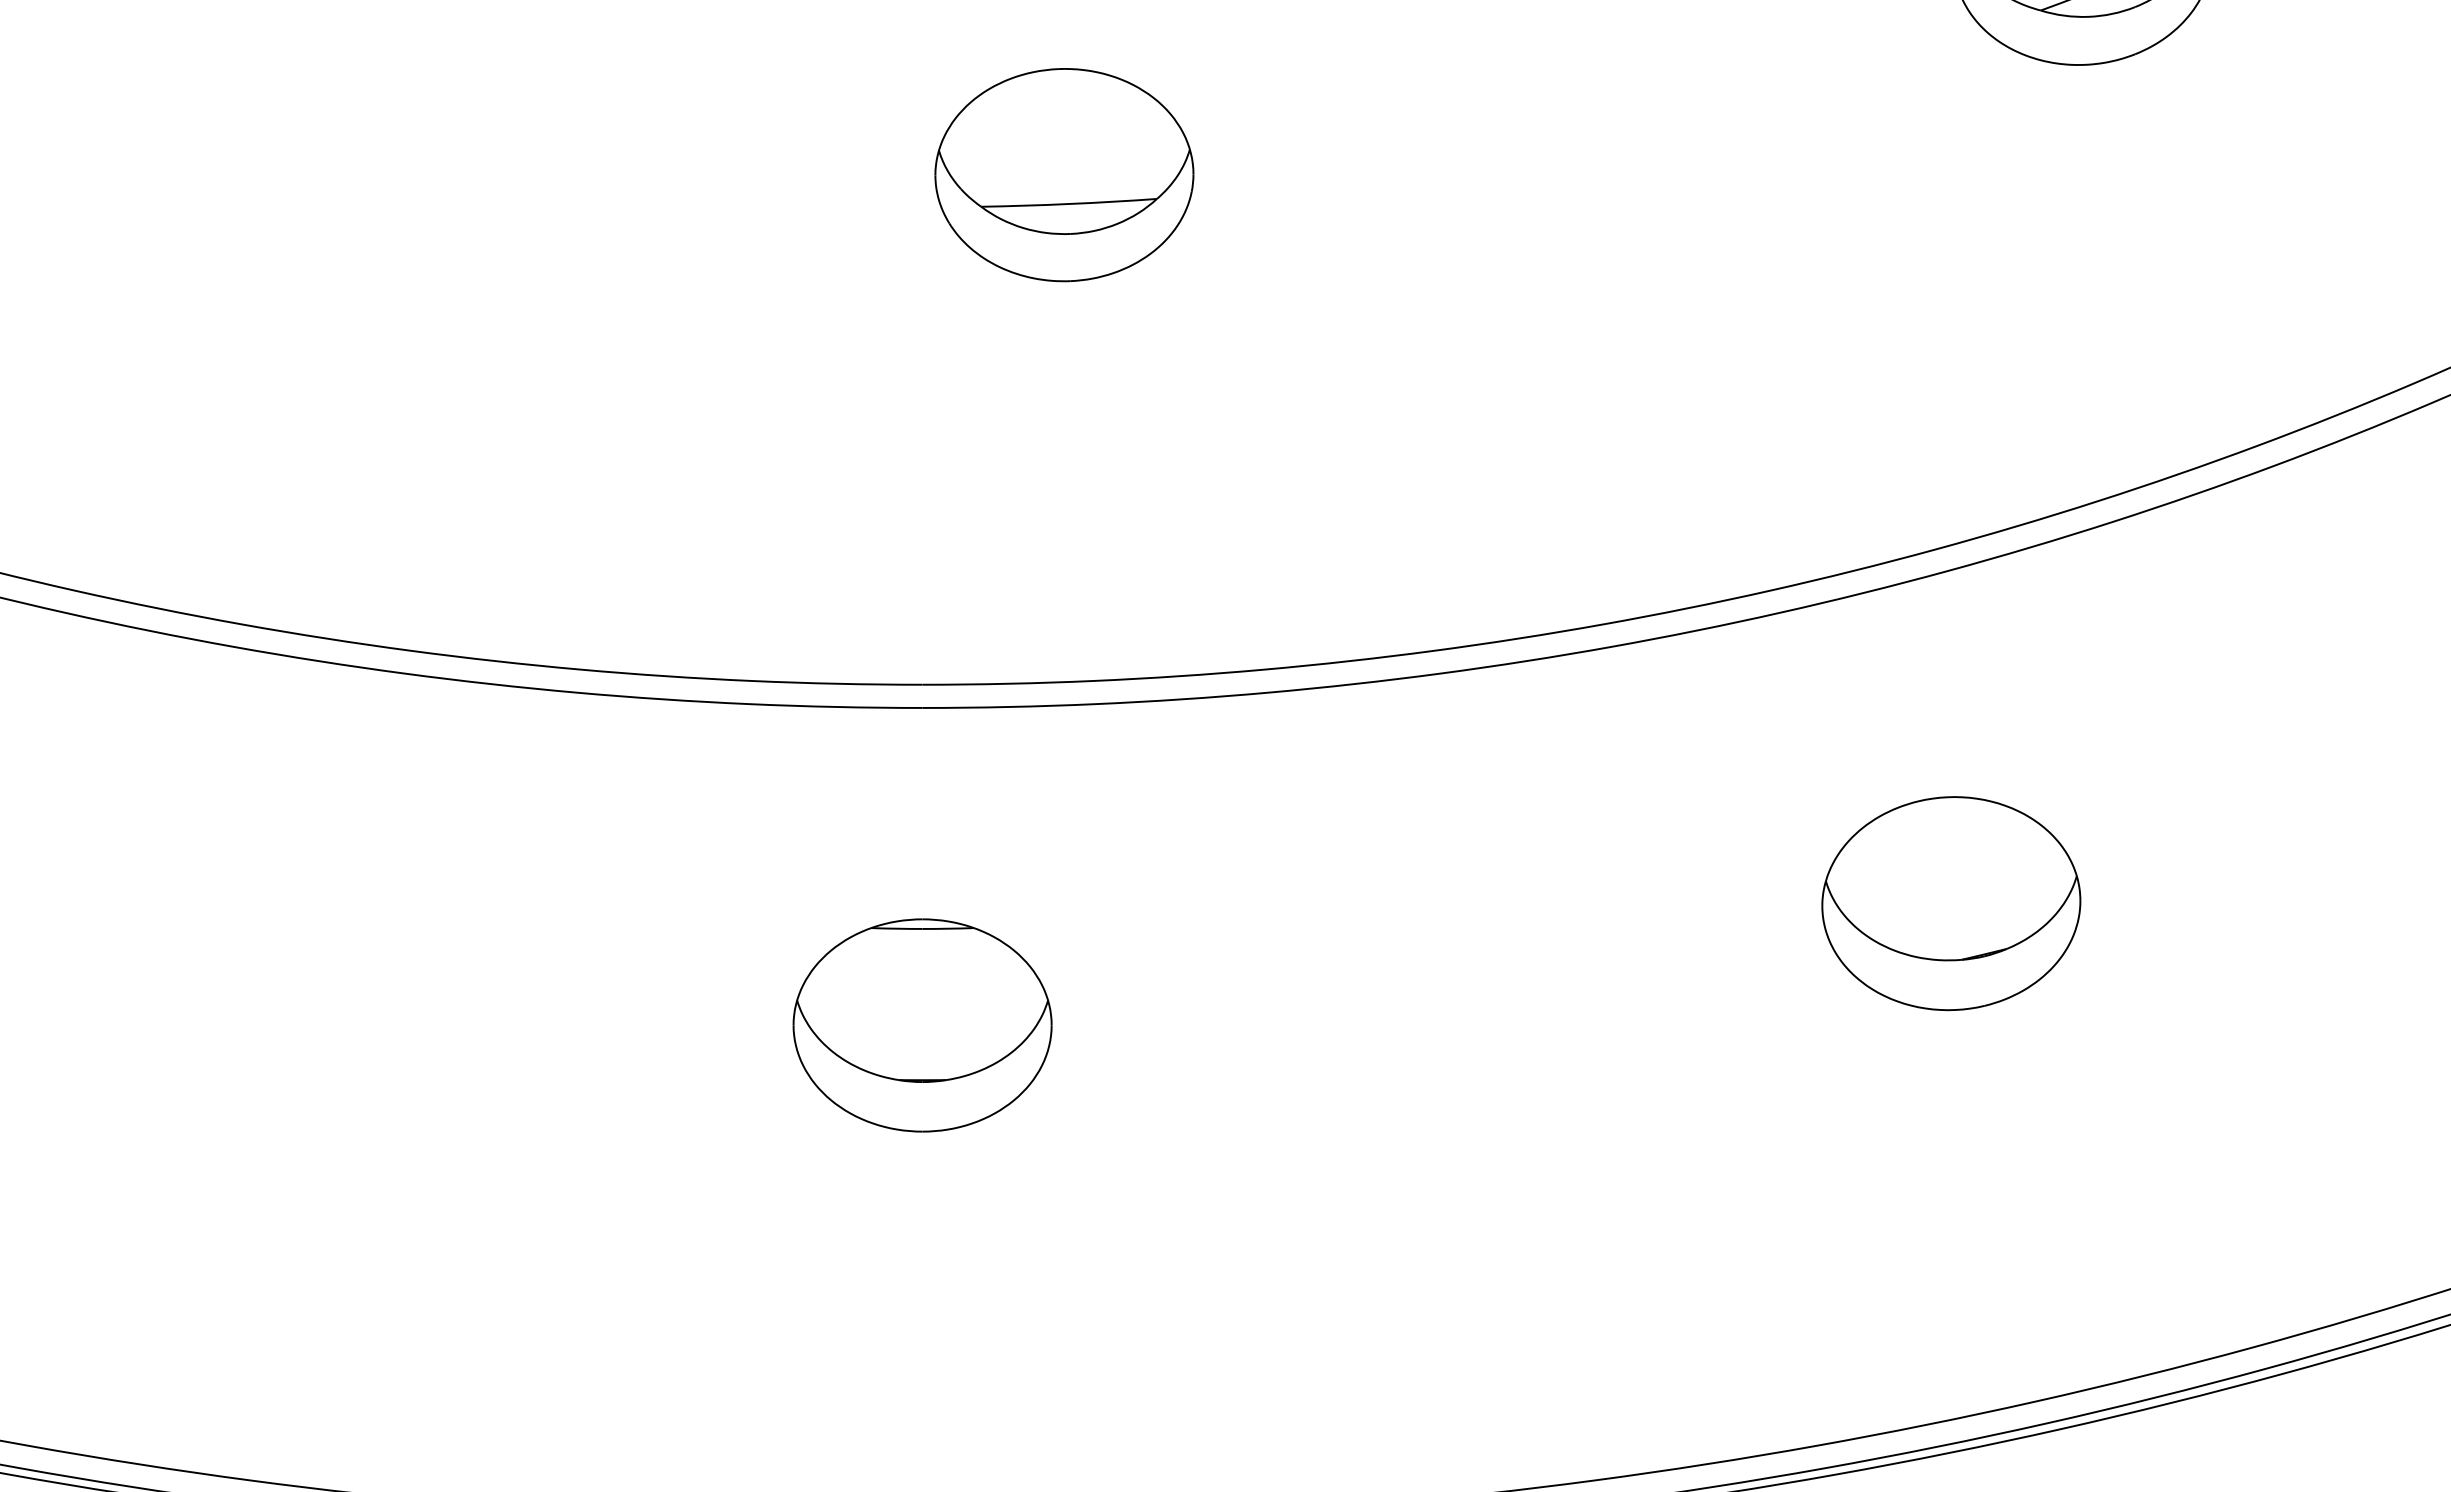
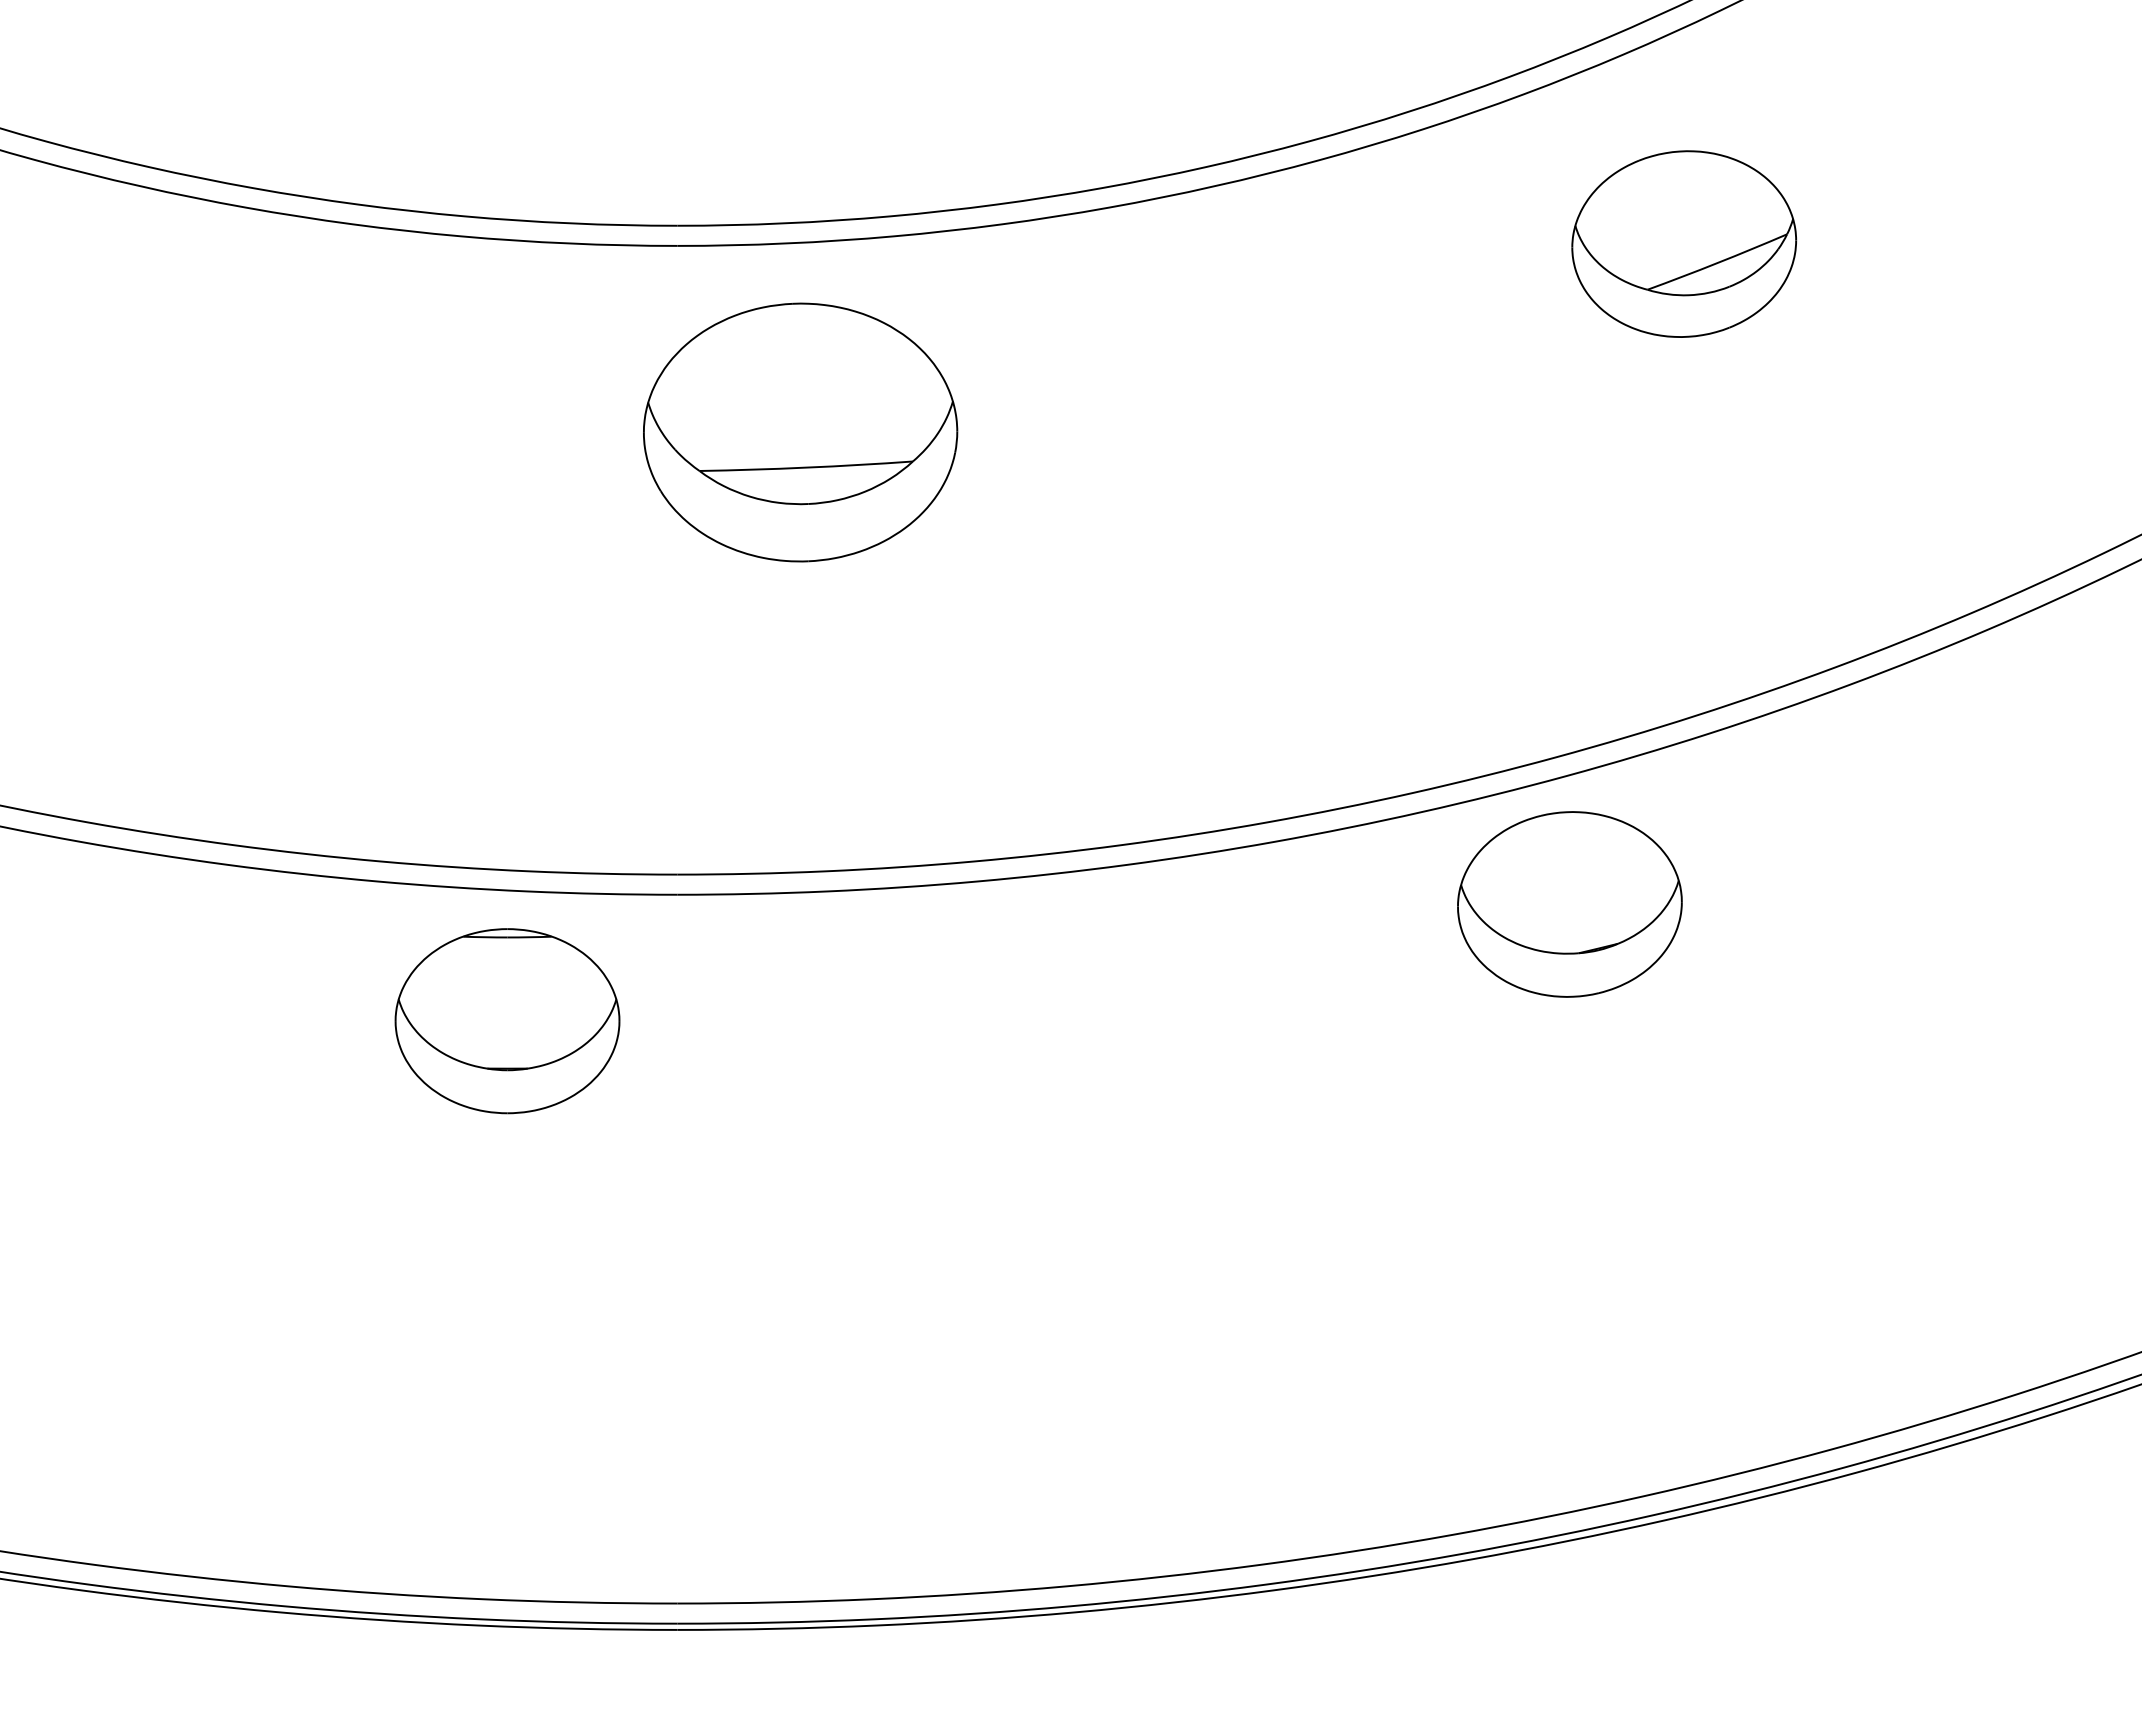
part: (1064, 175) -> (800, 432), size x1.4
part: (1950, 903) -> (1569, 904), moved
part: (922, 1025) -> (507, 1021), moved

